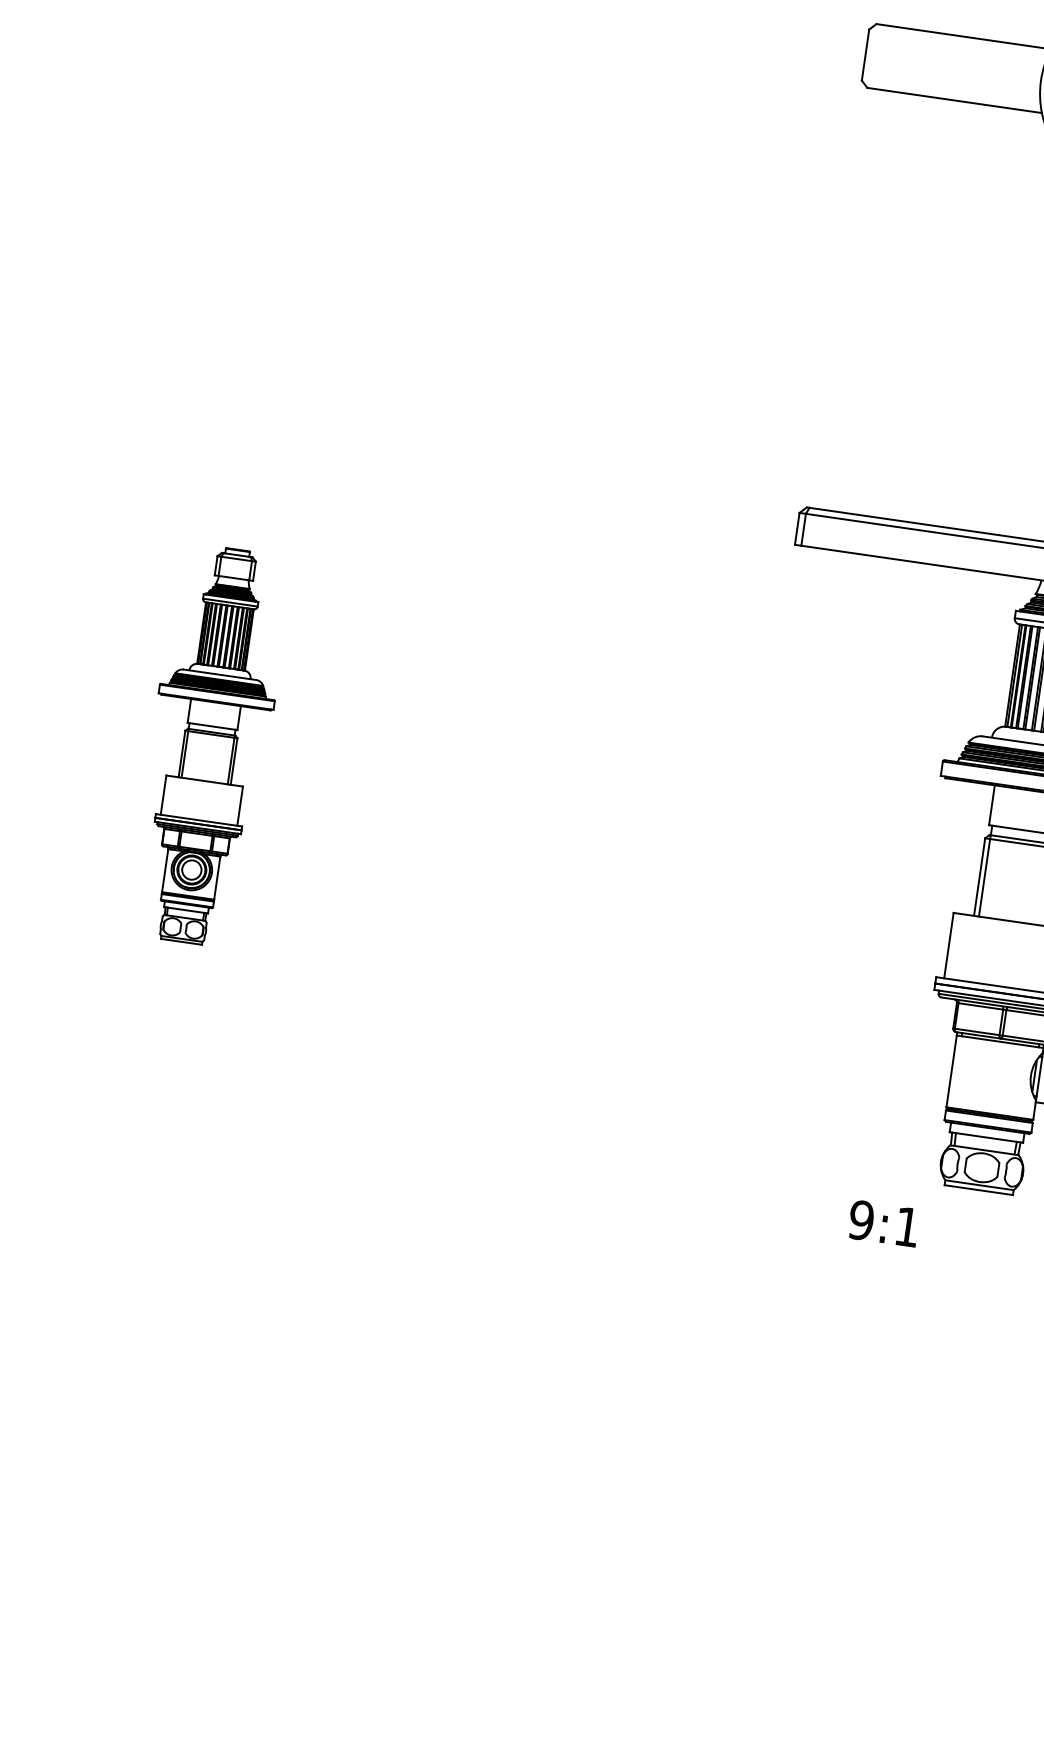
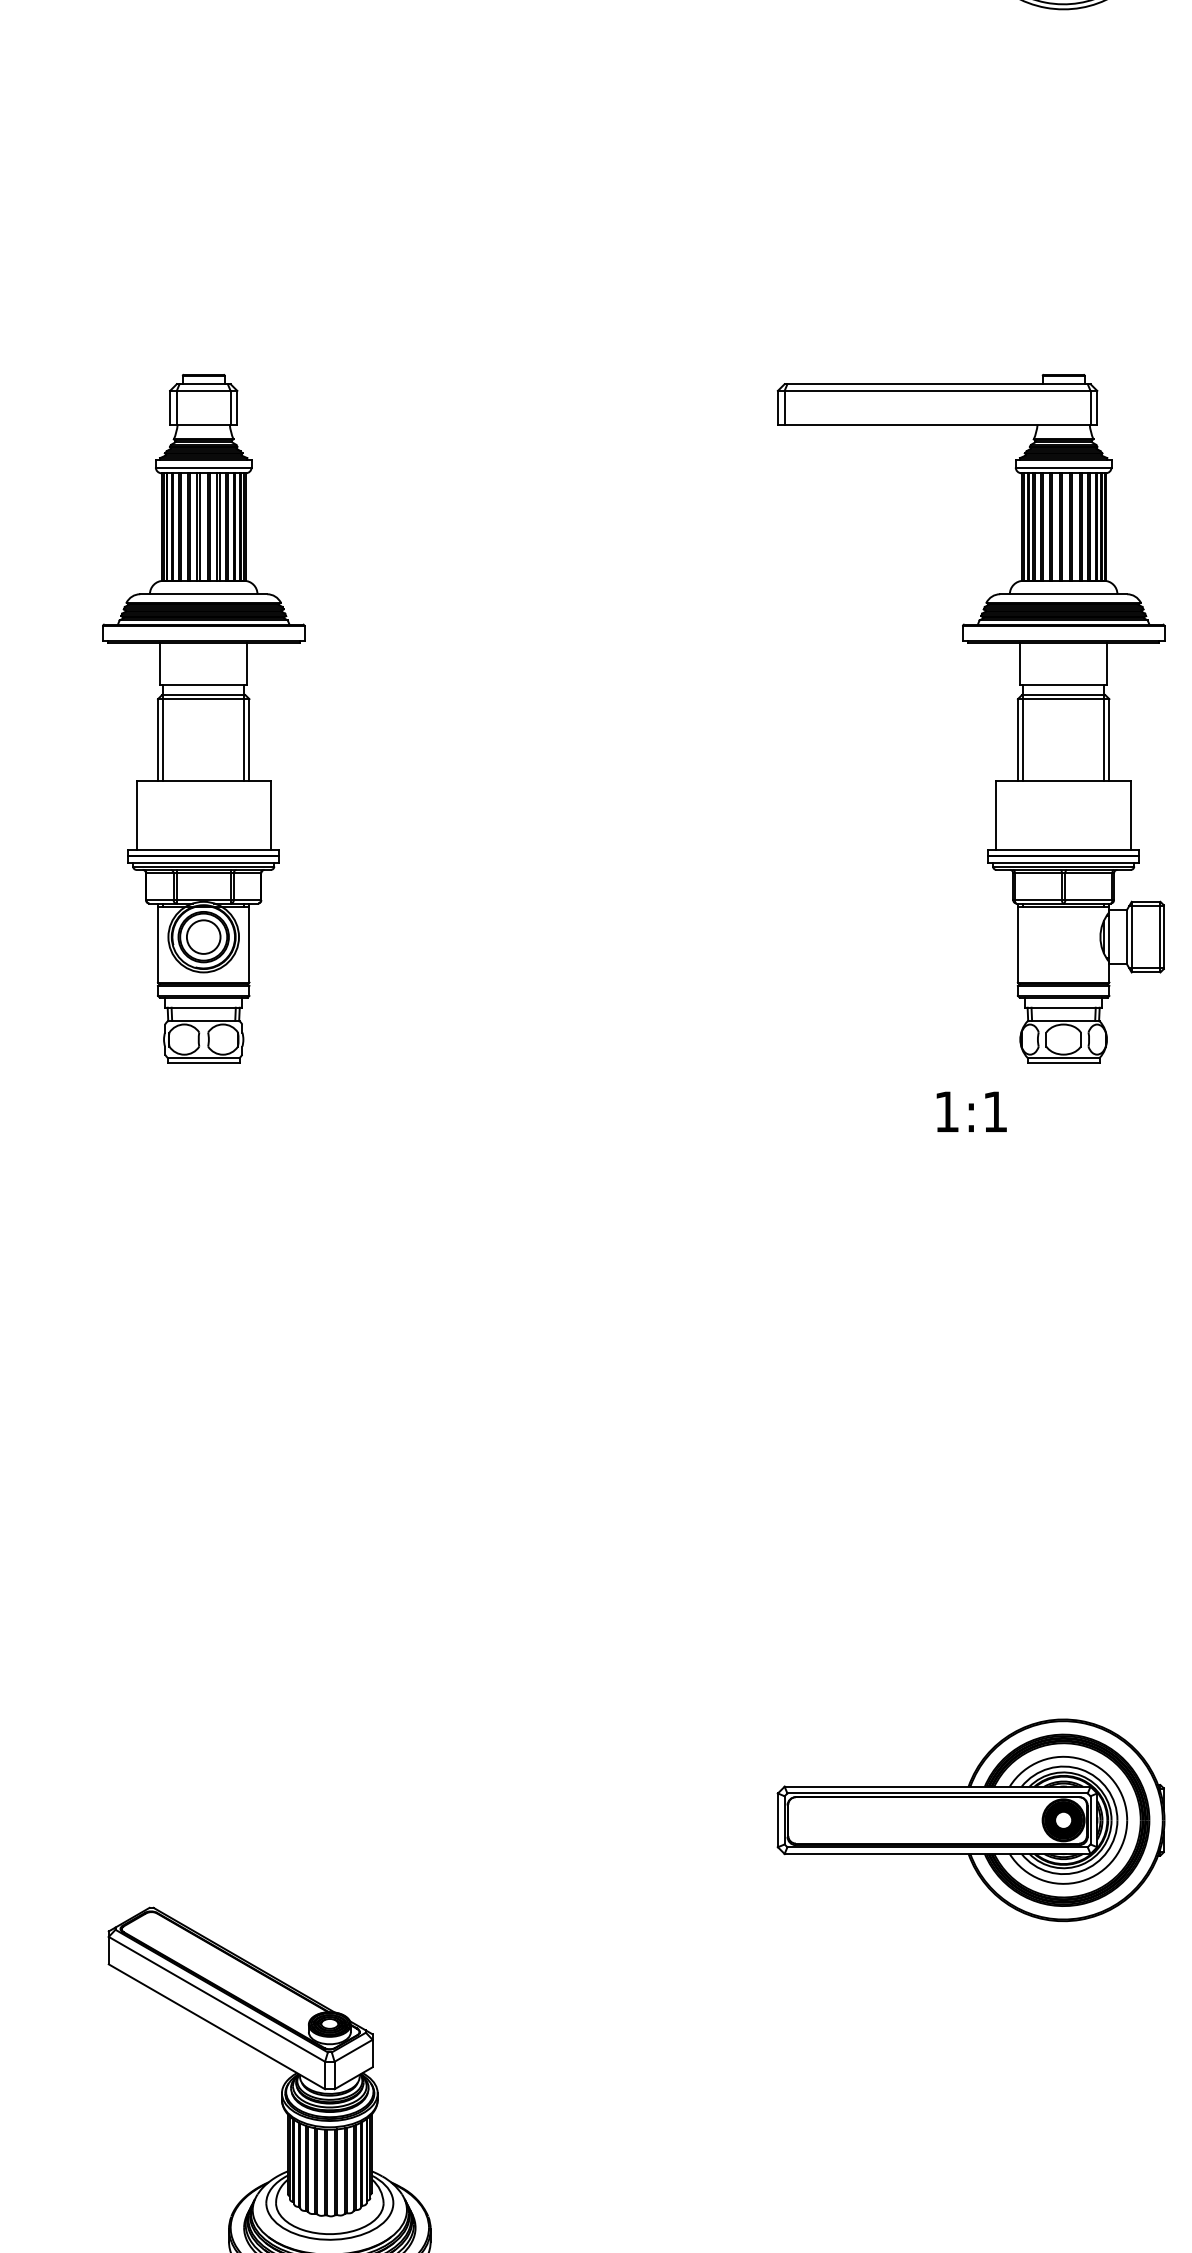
part: (209, 745) -> (203, 718), size x1.67
text: (861, 1219) -> (946, 1111), 9:1 -> 1:1

